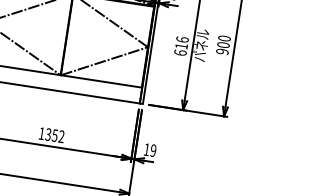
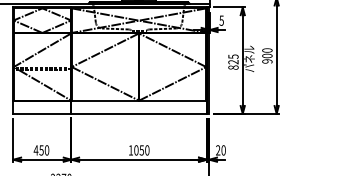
text: (181, 45) -> (233, 61), 616 -> 825
text: (54, 135) -> (141, 150), 1352 -> 1050
text: (149, 150) -> (220, 150), 19 -> 20

